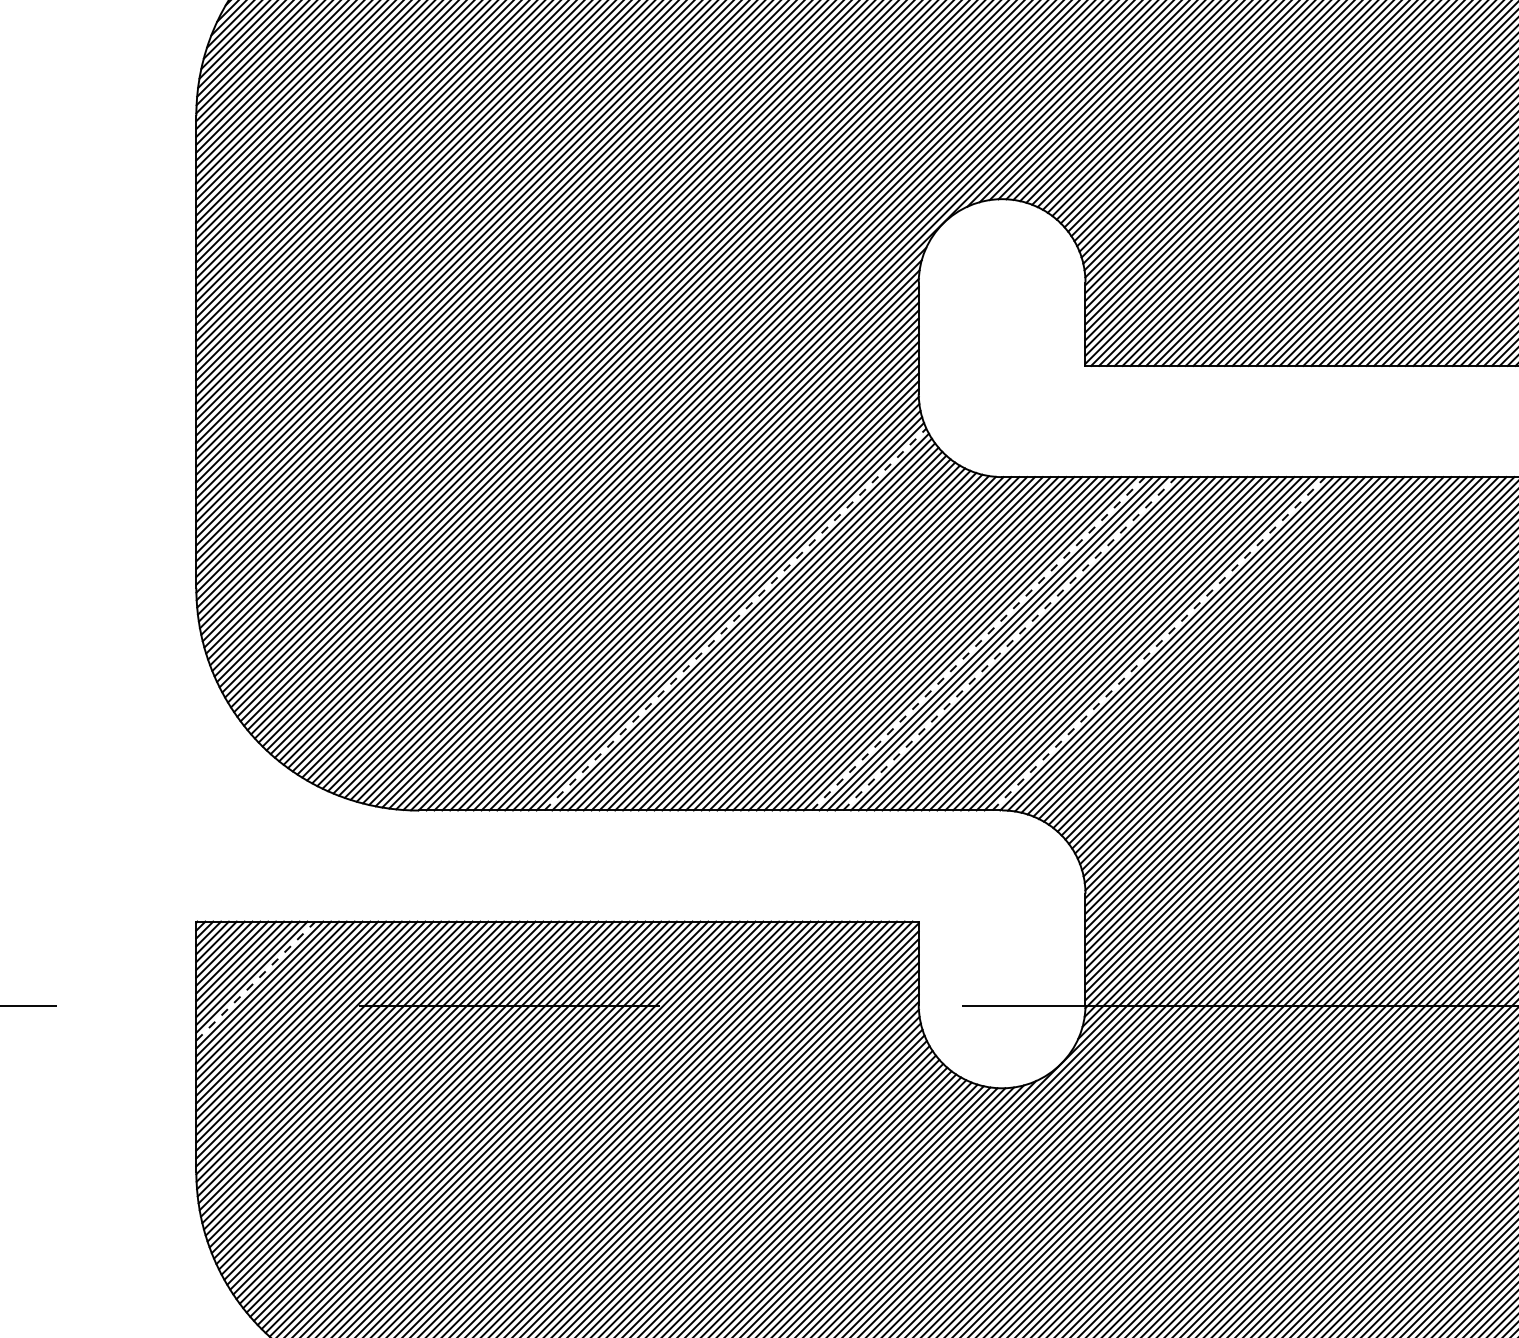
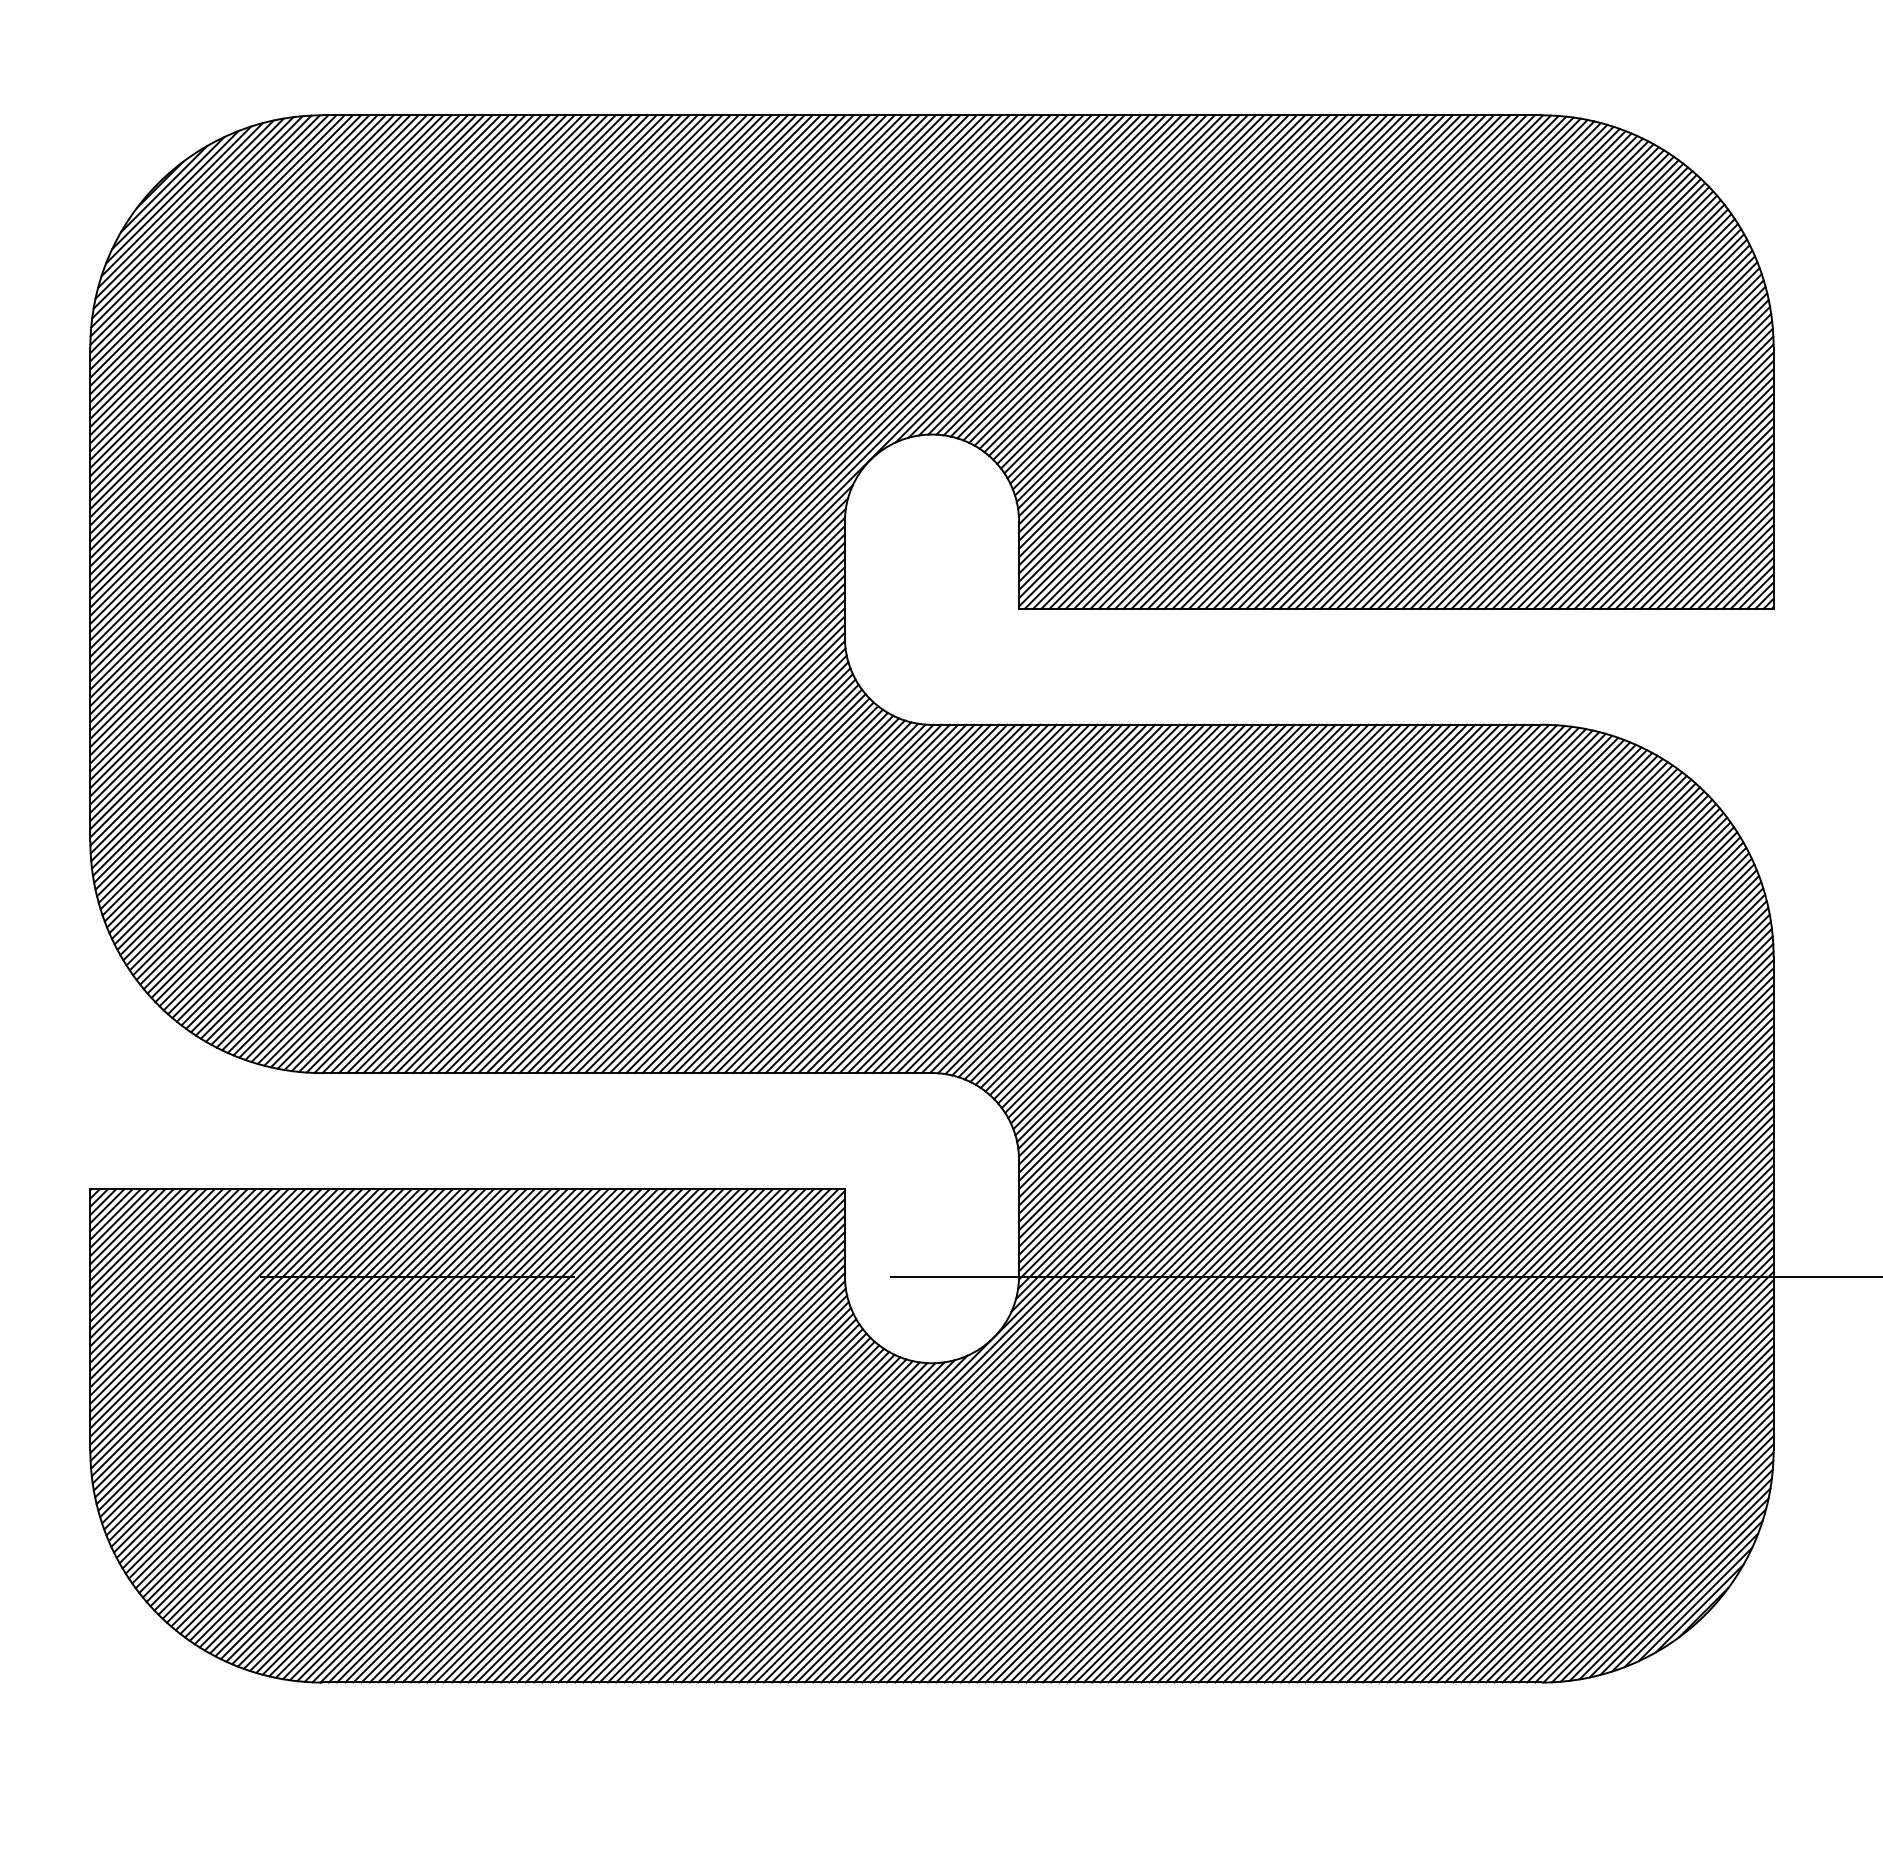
line: (735, 619) -> (653, 873), dashed -> solid
line: (978, 643) -> (907, 898), dashed -> solid
line: (1010, 643) -> (940, 898), dashed -> solid
line: (1159, 643) -> (1096, 898), dashed -> solid
line: (255, 981) -> (152, 1251), dashed -> solid

